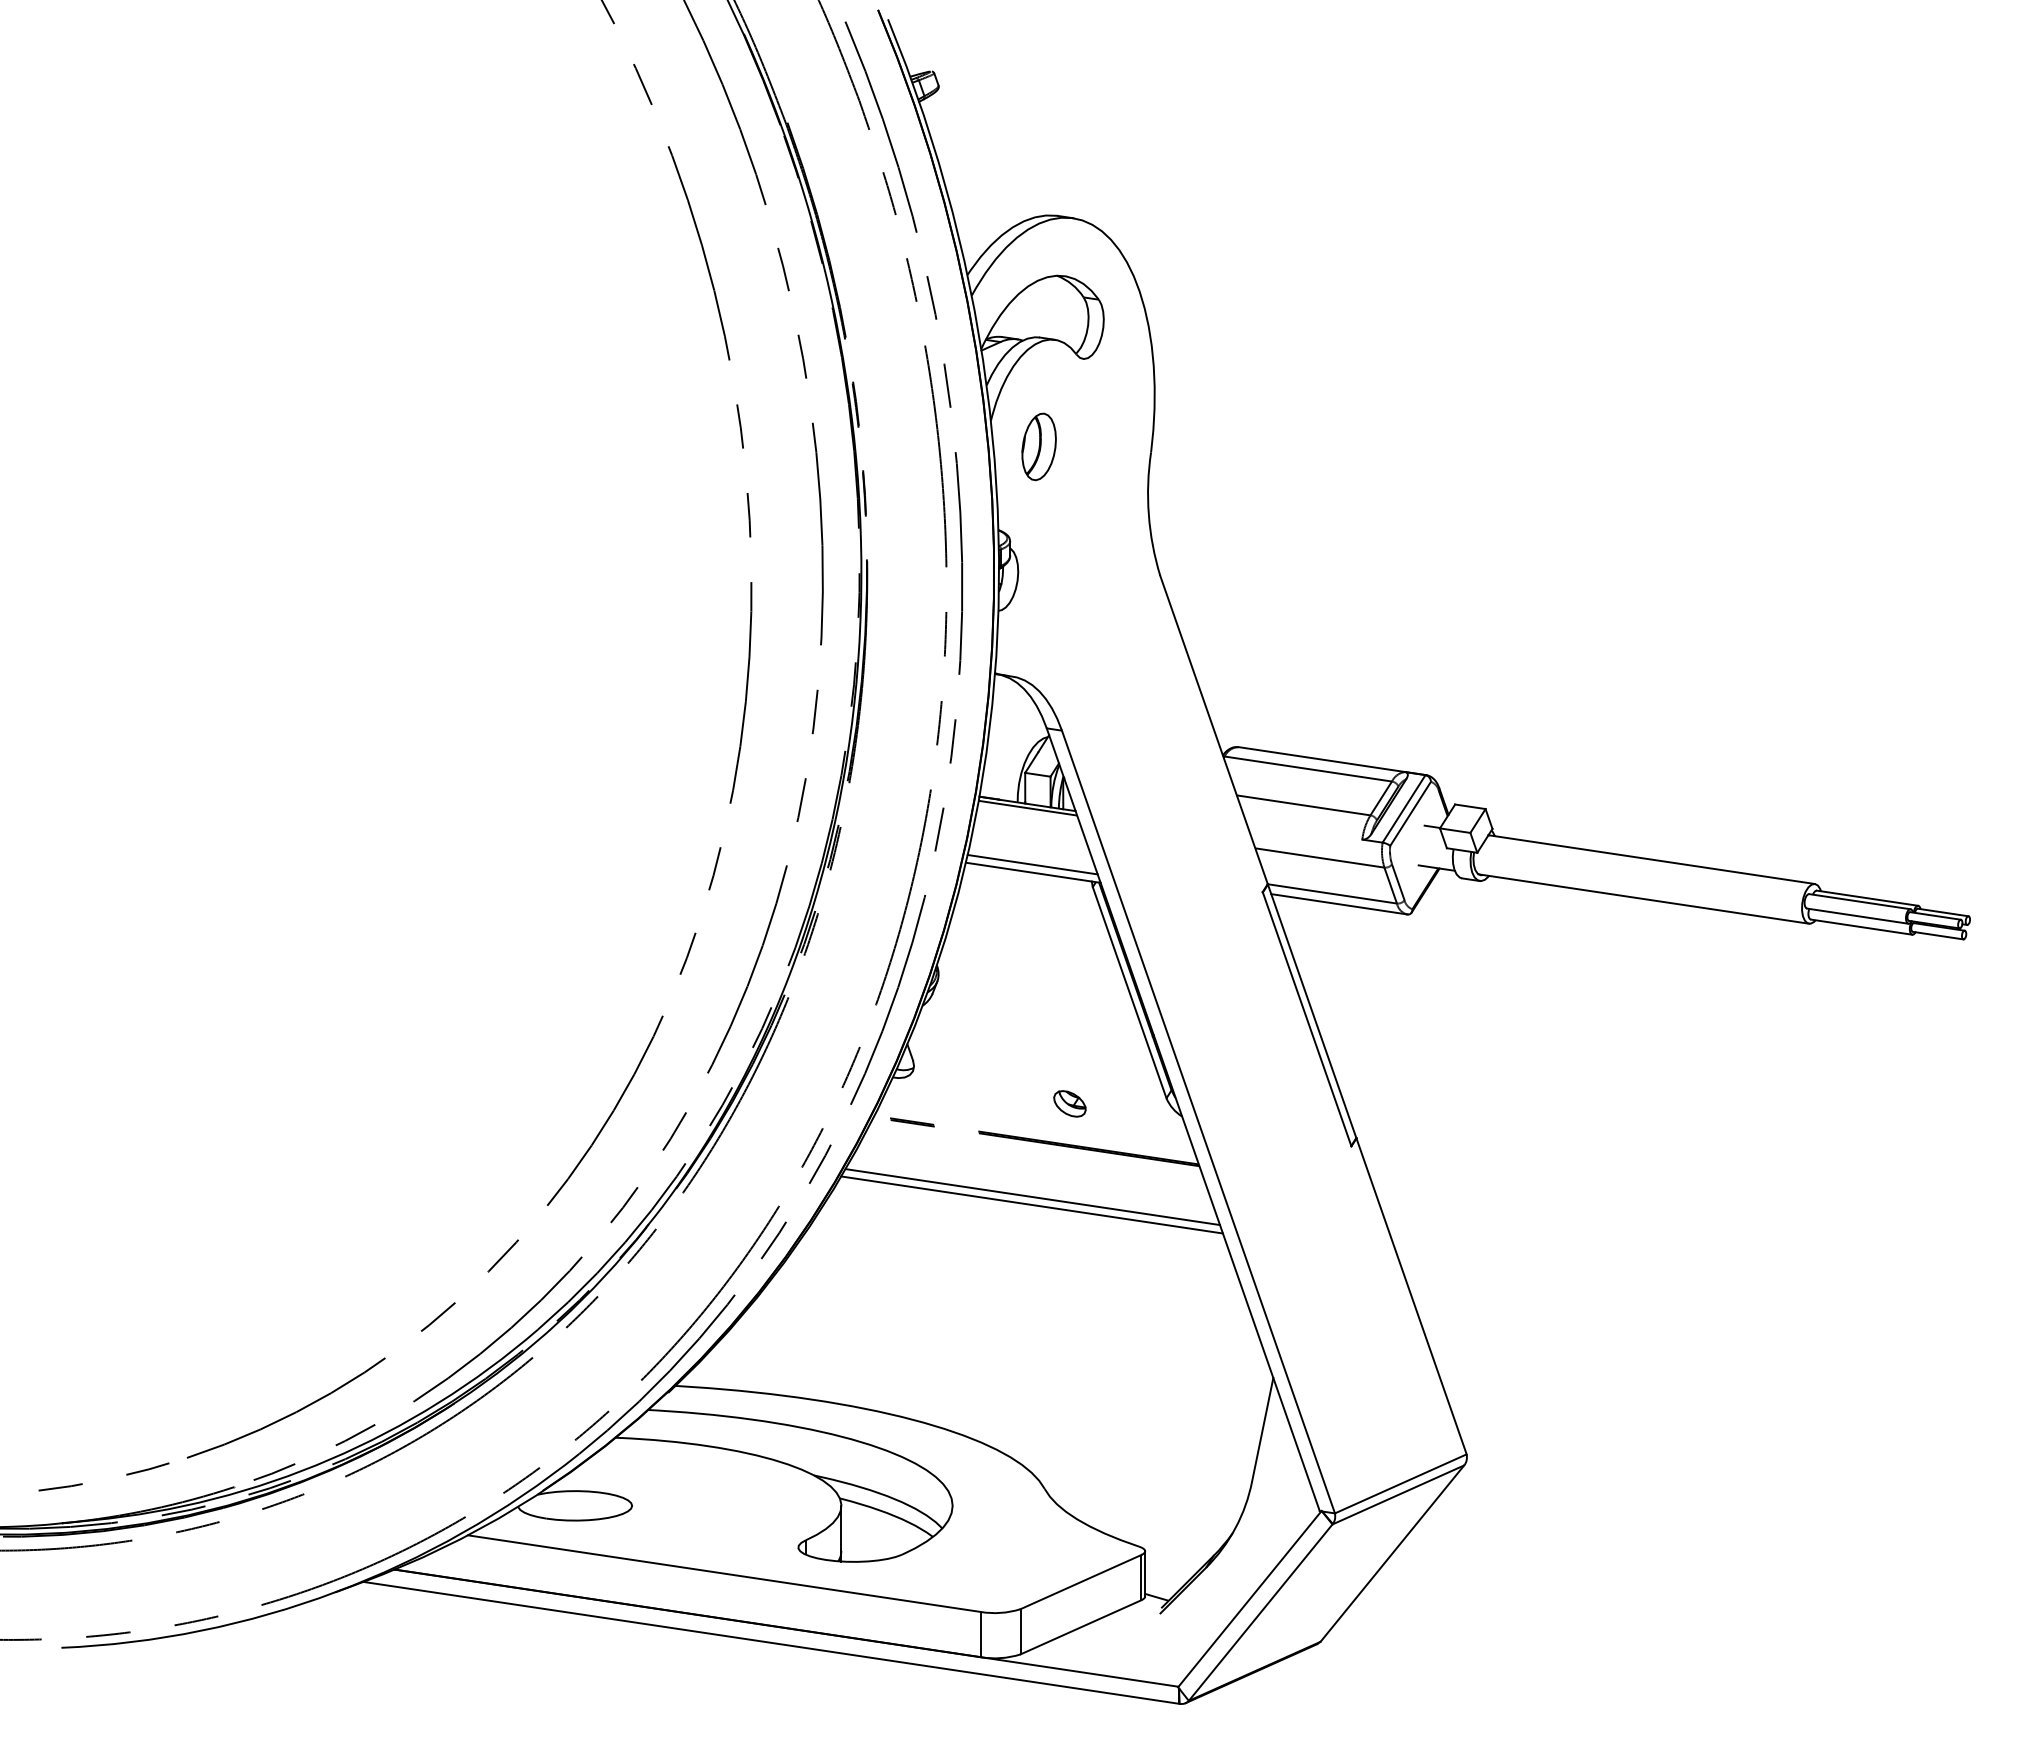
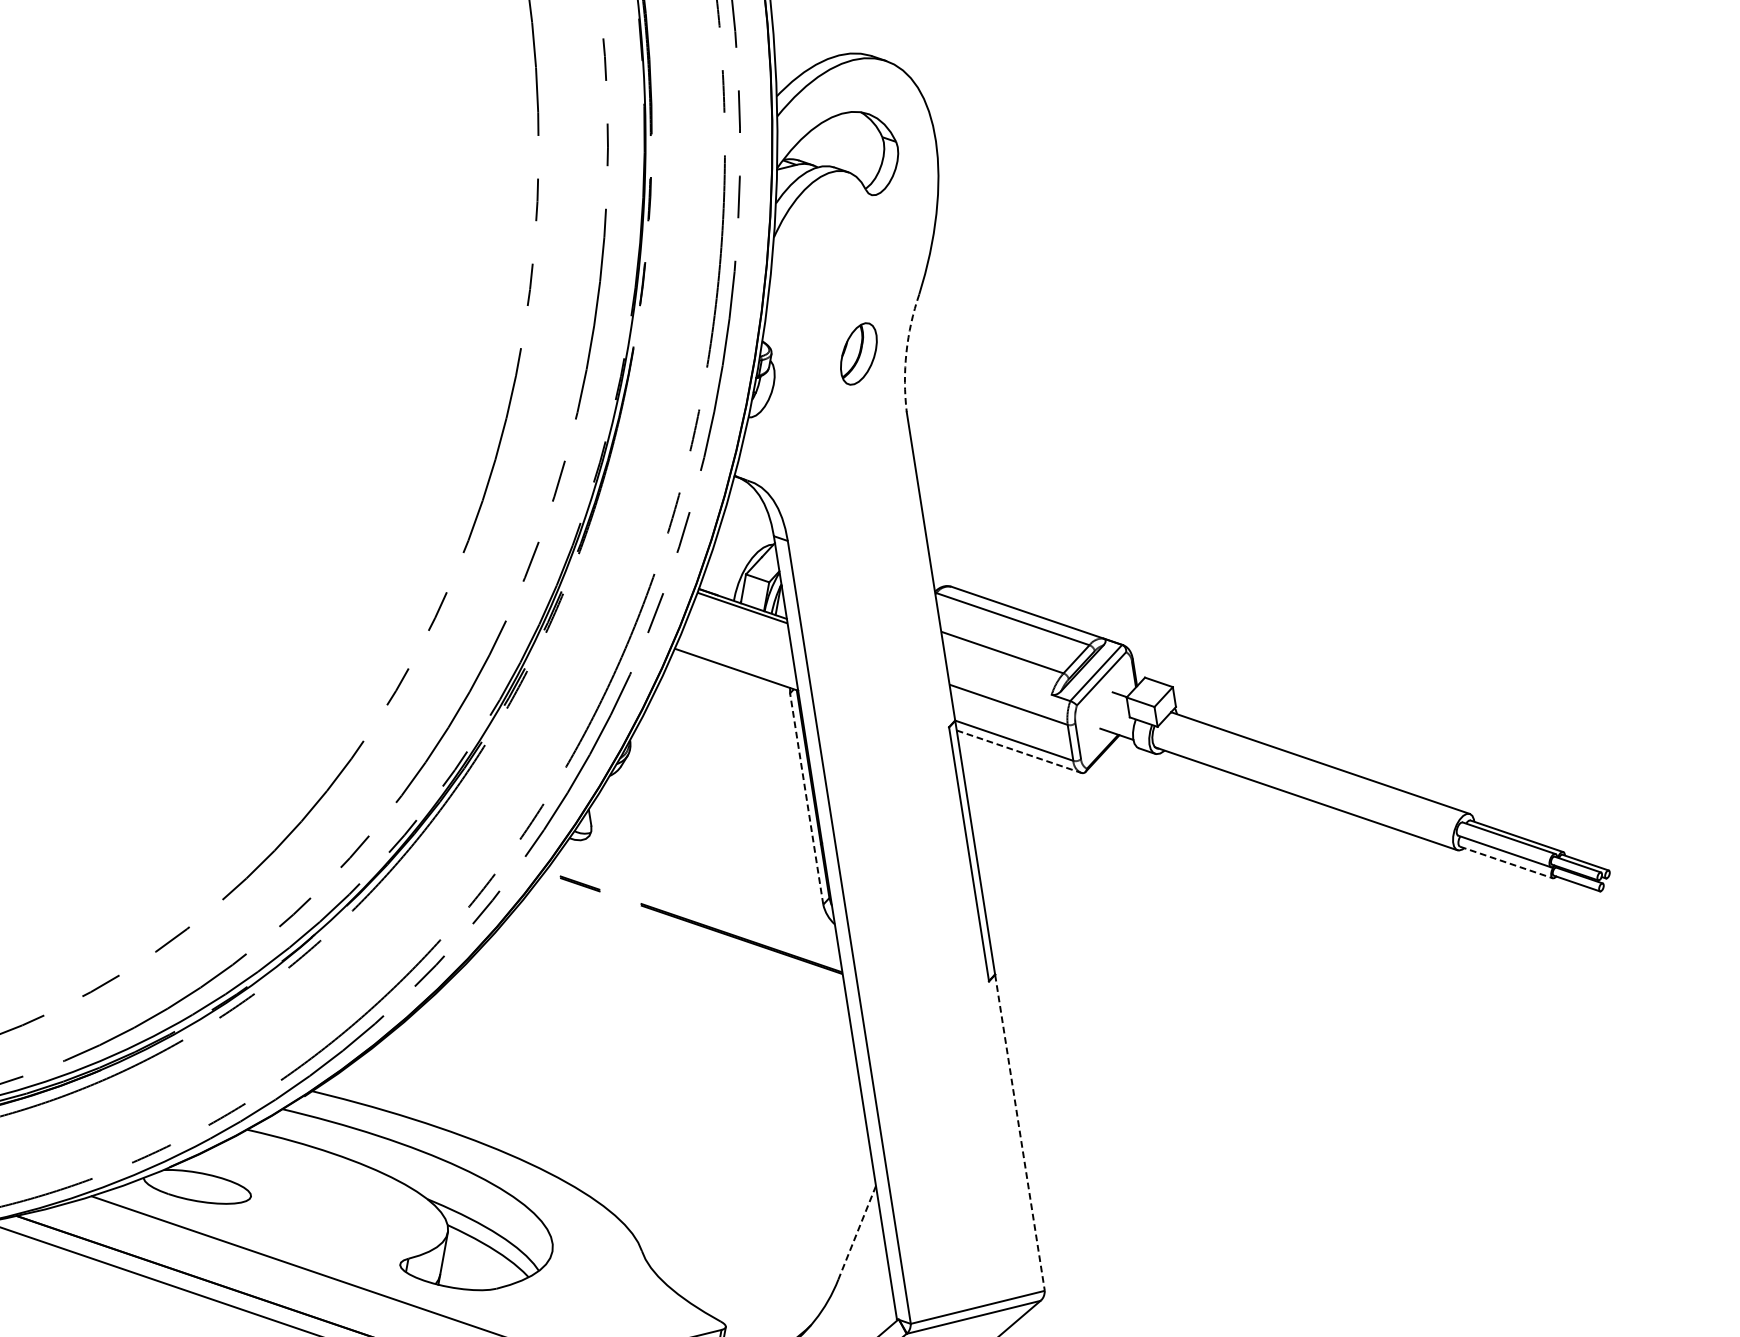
part: (1038, 446) -> (858, 353), moved
arc: (1148, 514) -> (906, 352), solid -> dashed
line: (1032, 864) -> (737, 661), removed
line: (1339, 904) -> (1019, 751), solid -> dashed
line: (1862, 927) -> (1507, 862), solid -> dashed
line: (1129, 992) -> (806, 798), solid -> dashed
part: (1069, 1103) -> (731, 892), removed
line: (1032, 1197) -> (680, 975), removed
line: (1031, 1204) -> (678, 981), removed
line: (1411, 1296) -> (1019, 1132), solid -> dashed
line: (1262, 1429) -> (856, 1232), solid -> dashed

